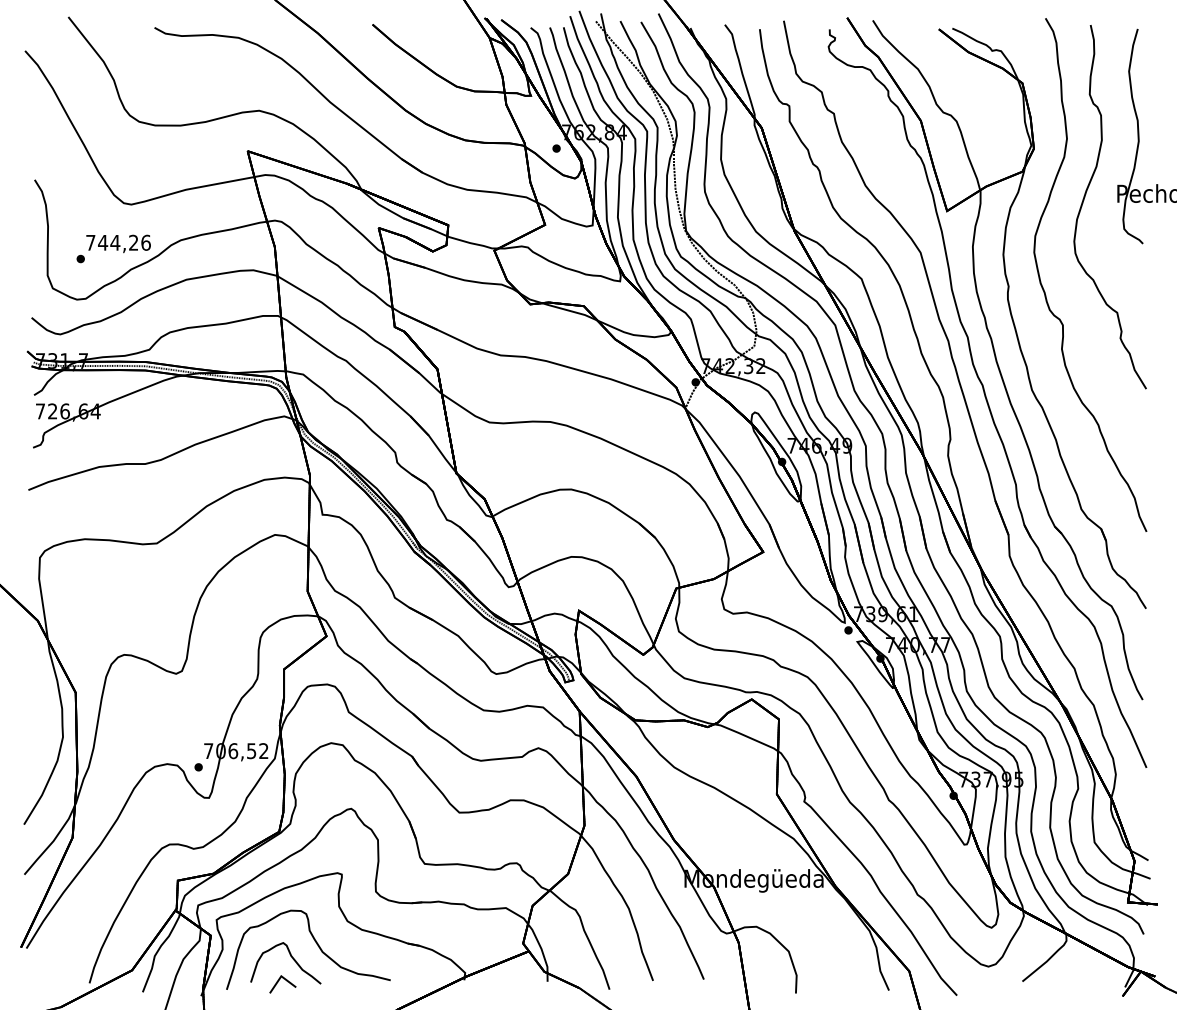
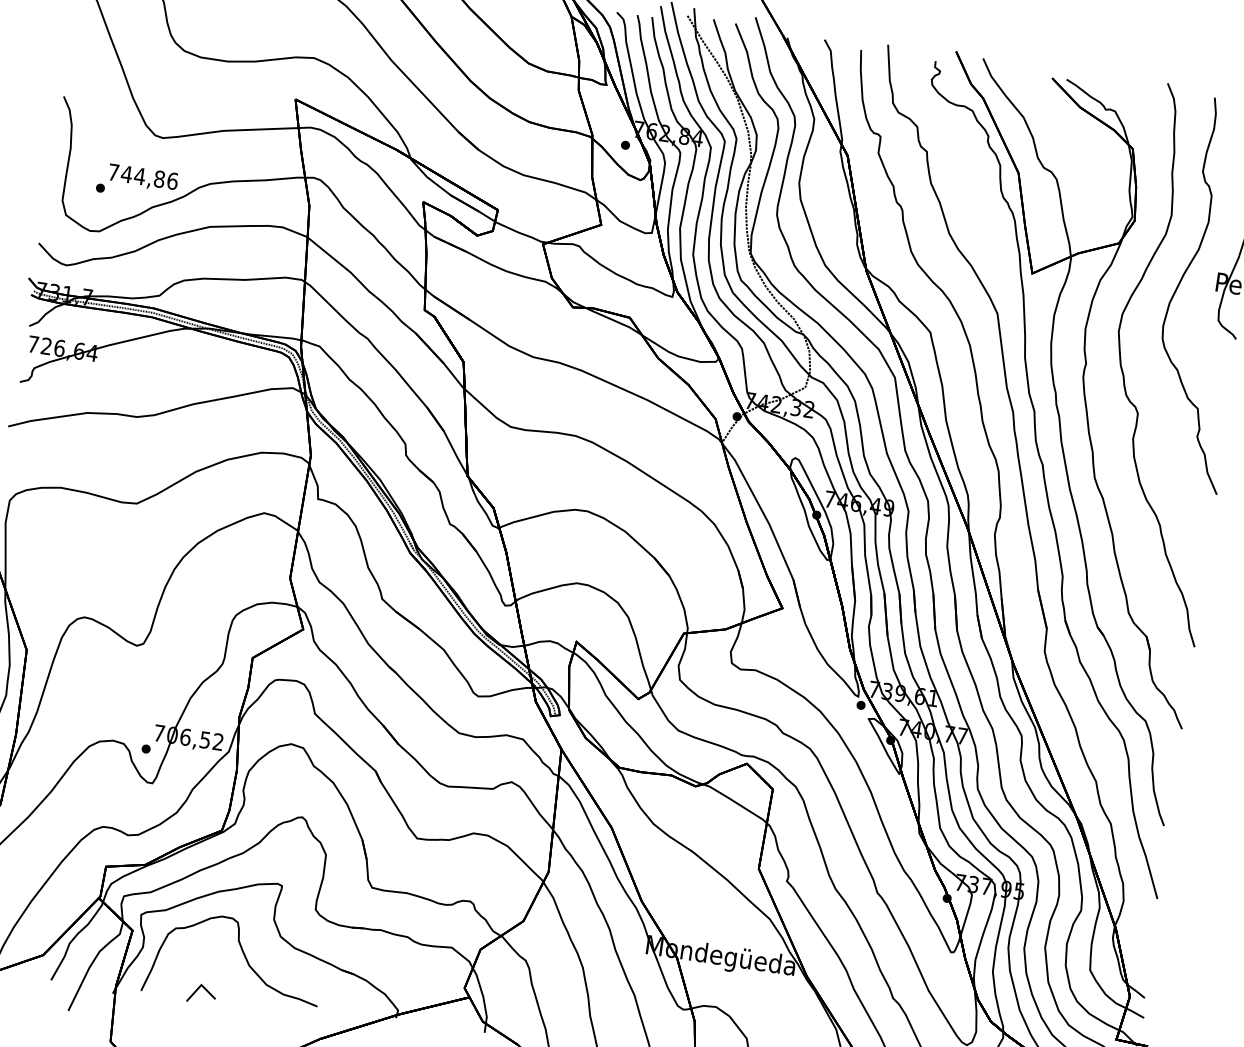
text: (133, 242) -> (159, 178), 744,26 -> 744,86
part: (292, 959) -> (215, 968), removed

